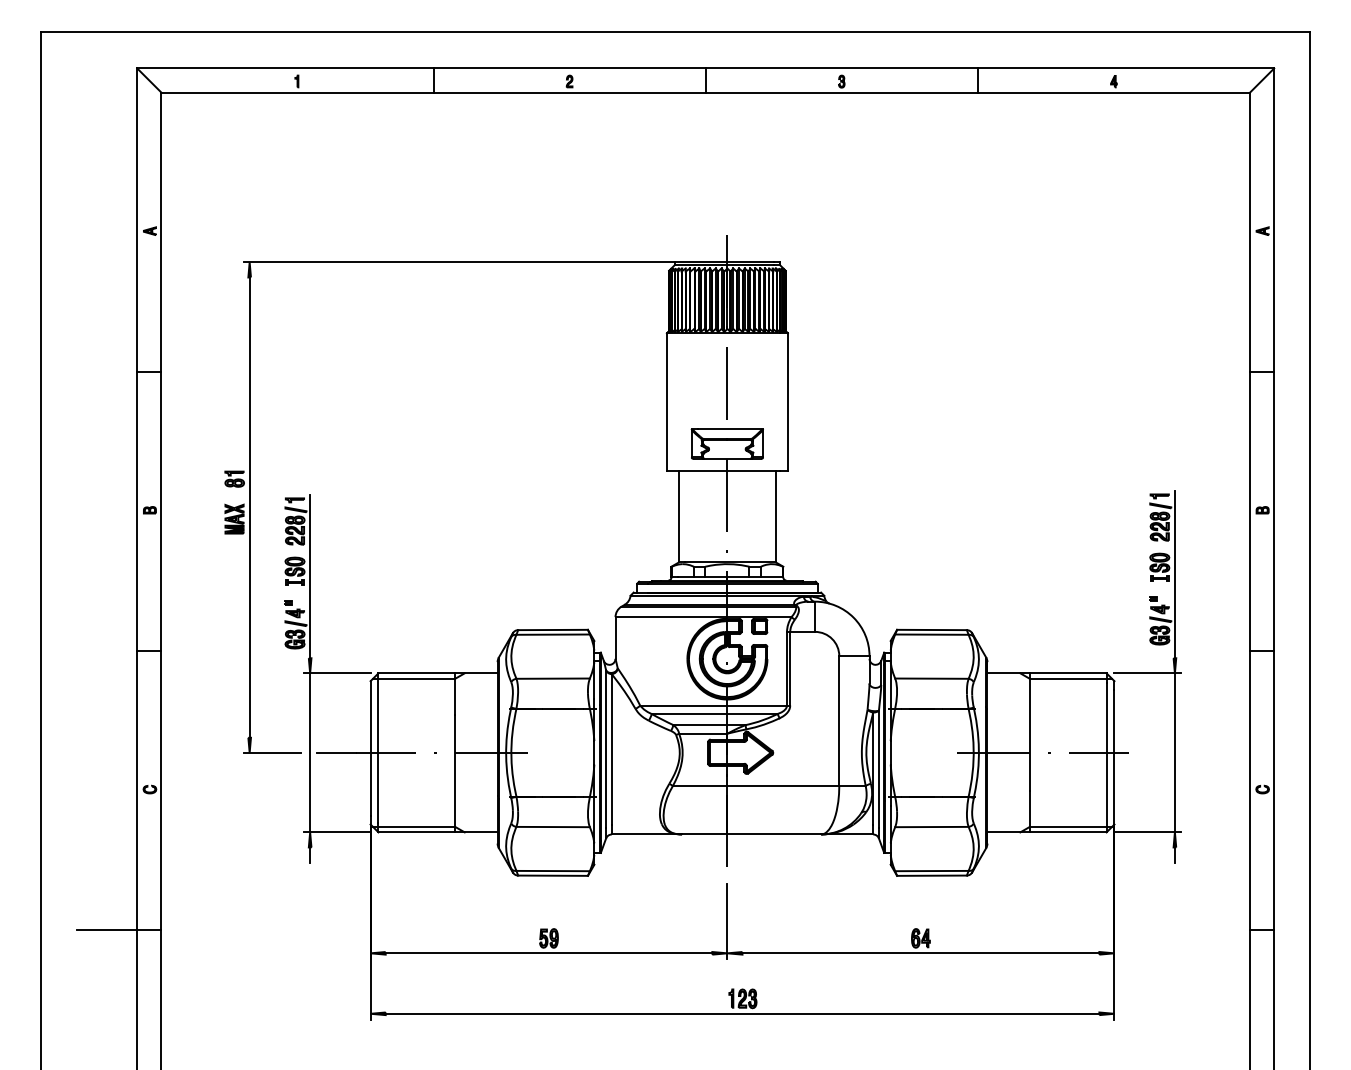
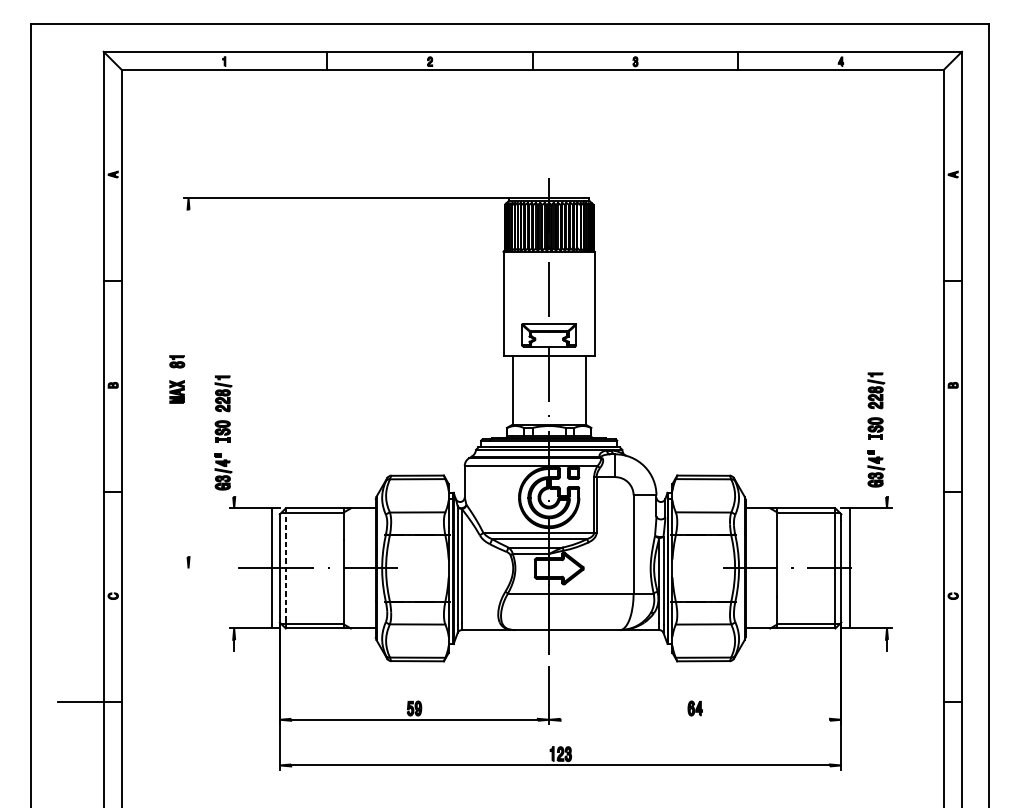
line: (249, 507) -> (188, 383), removed
line: (1174, 574) -> (886, 433), removed
line: (310, 576) -> (234, 435), removed
line: (378, 747) -> (285, 564), solid -> dashed
line: (272, 752) -> (205, 568), removed
line: (310, 752) -> (272, 568), moved
line: (1174, 752) -> (849, 568), moved
line: (920, 953) -> (694, 719), removed

